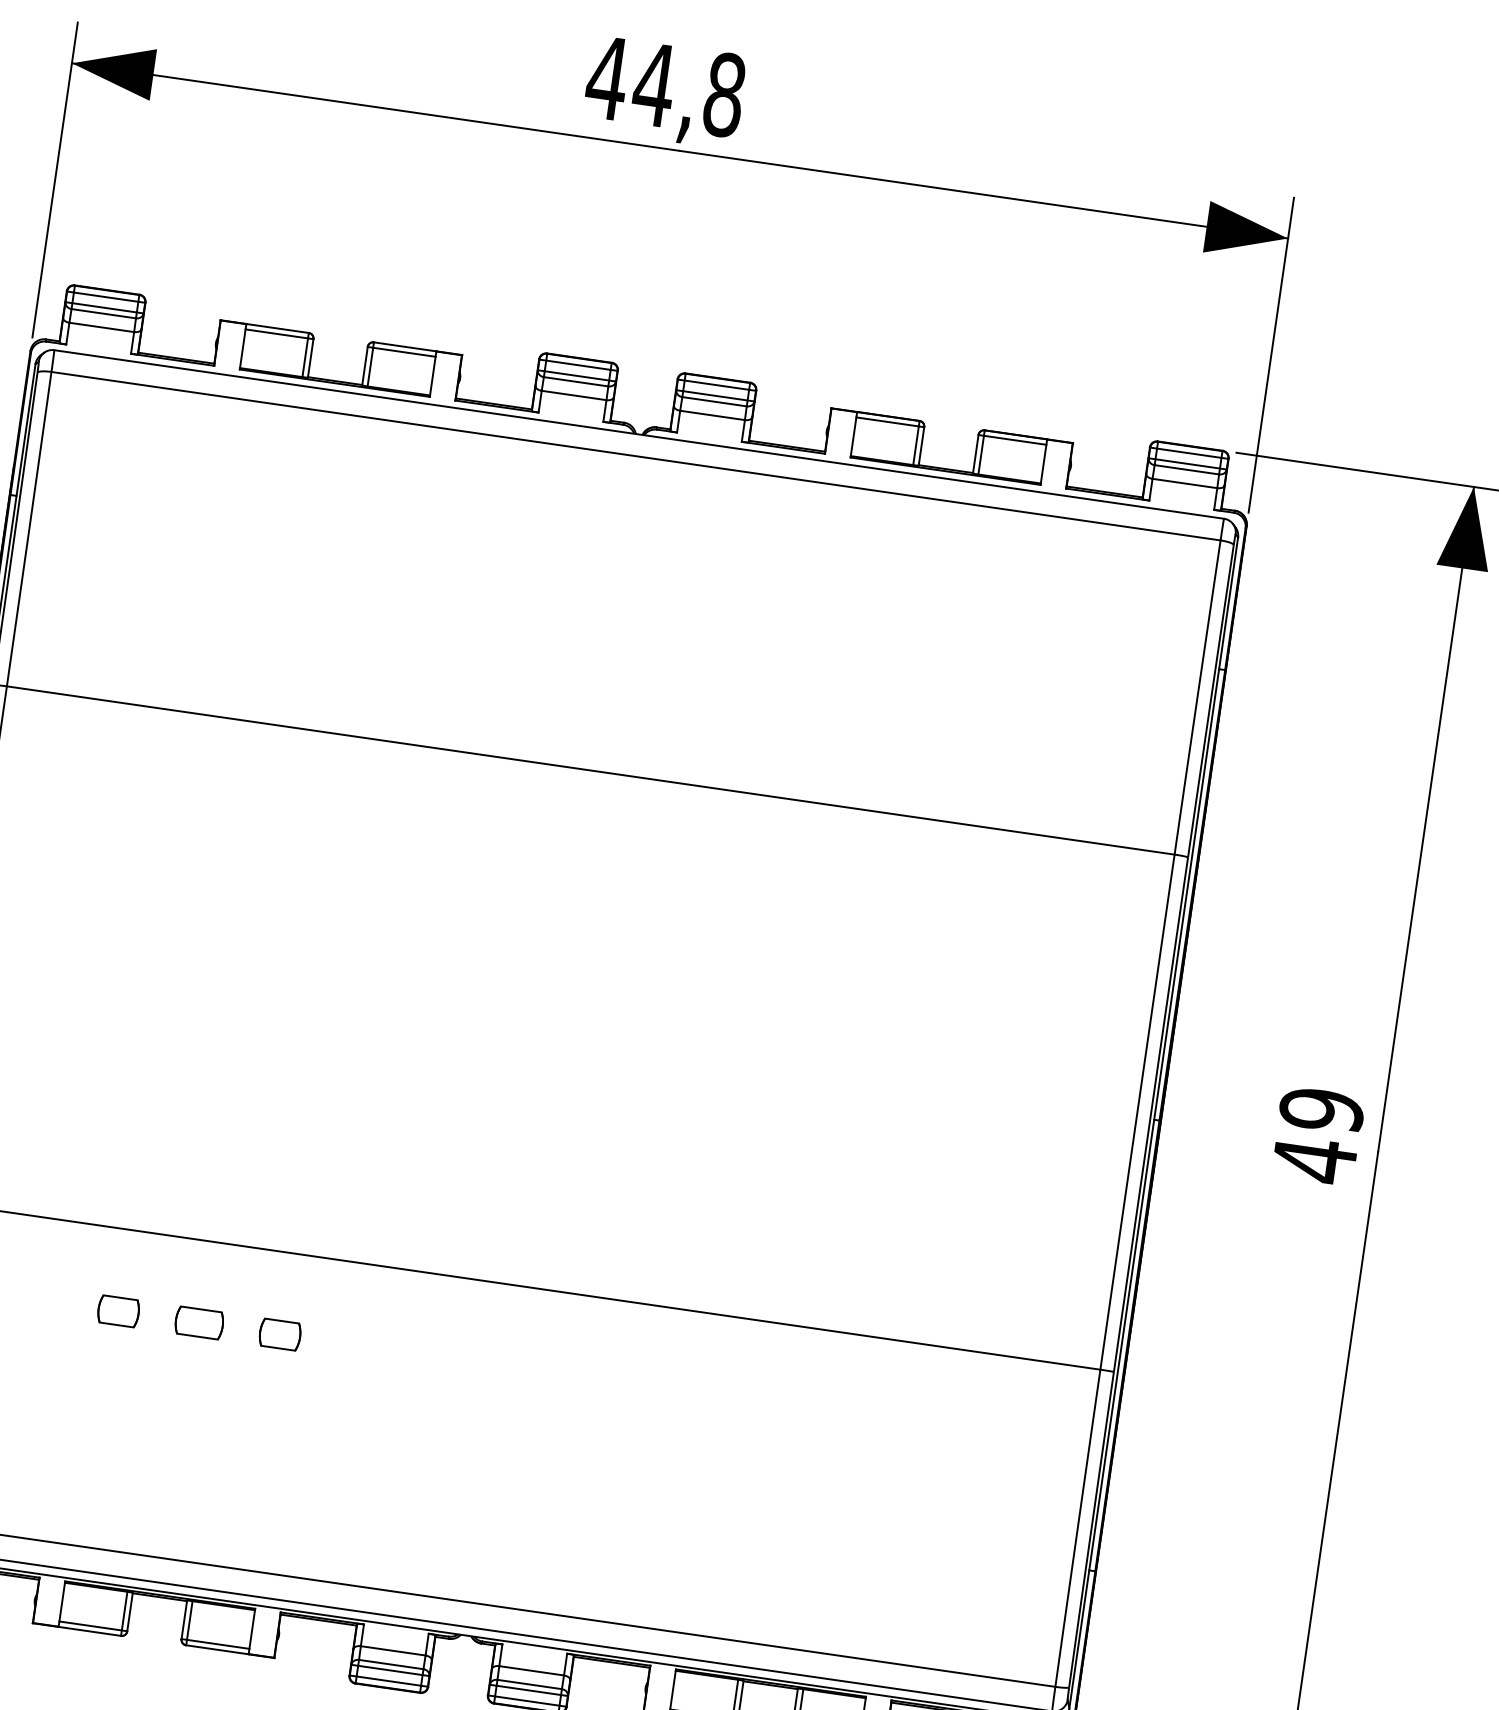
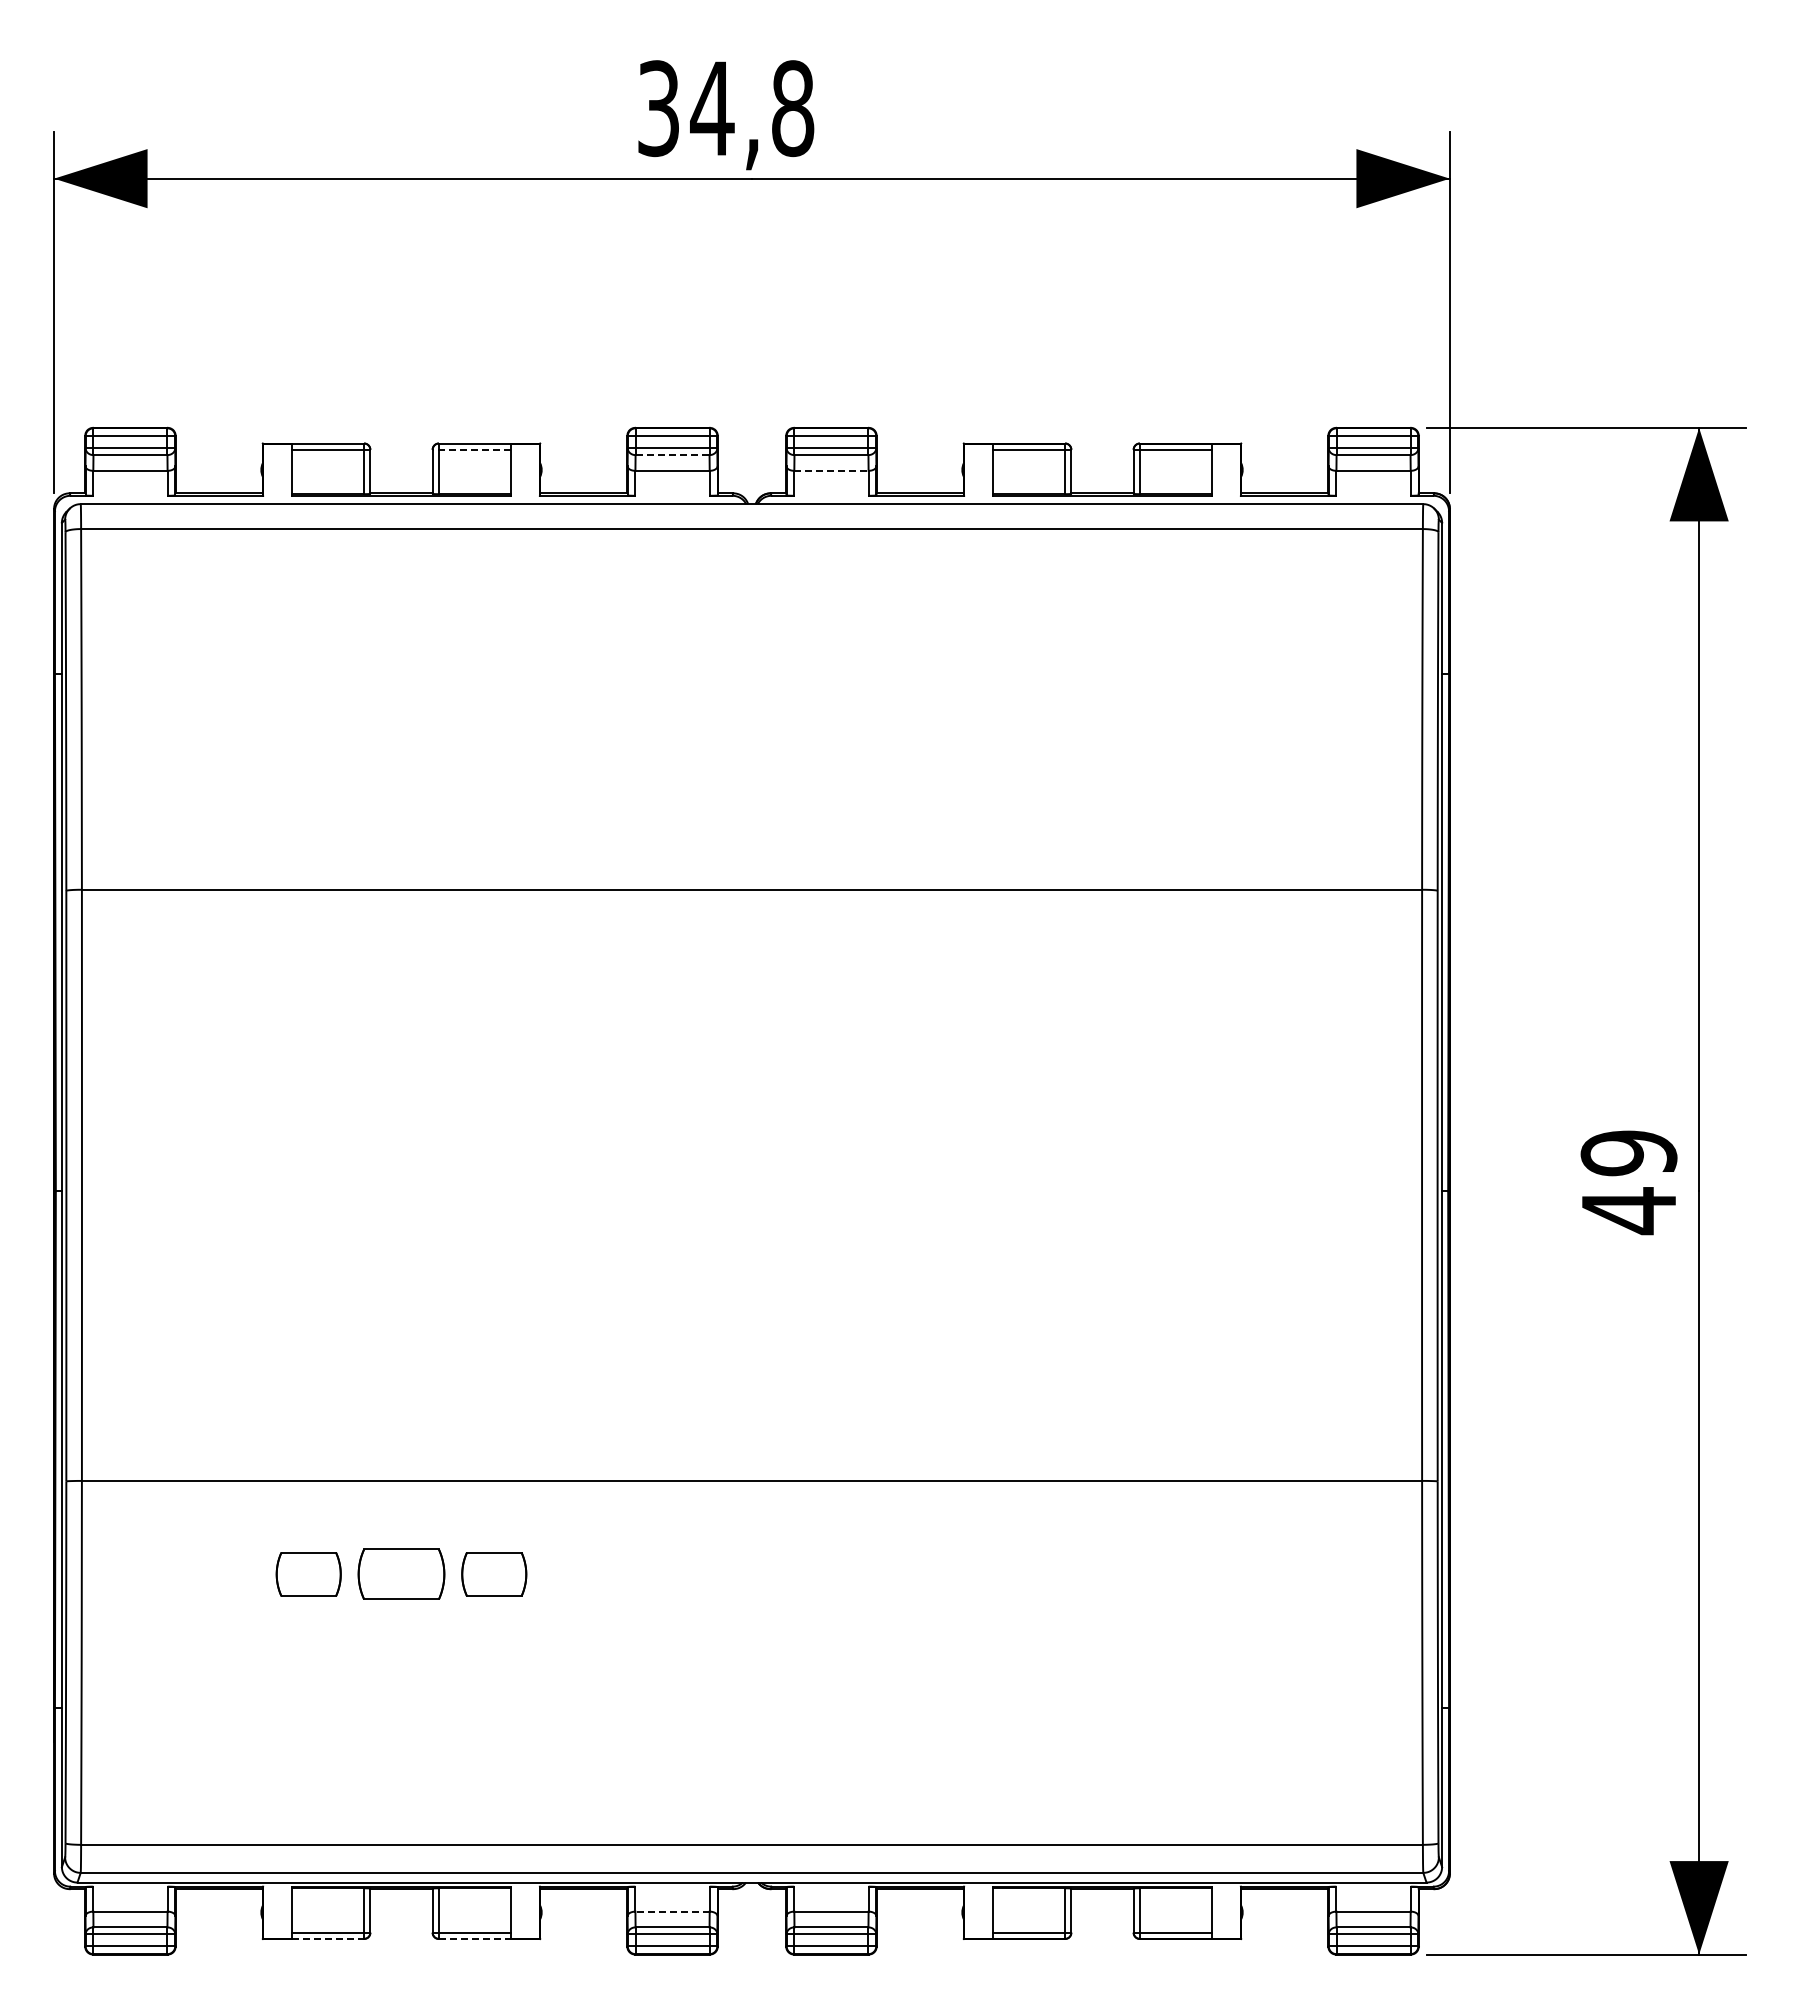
text: (607, 78) -> (658, 108), 44,8 -> 34,8
line: (401, 351) -> (471, 449), solid -> dashed
line: (576, 382) -> (672, 455), solid -> dashed
line: (712, 415) -> (831, 470), solid -> dashed
part: (118, 1311) -> (308, 1574), size x1.4
part: (199, 1323) -> (401, 1574), size x1.6
part: (279, 1334) -> (493, 1574), size x1.4
line: (90, 1631) -> (328, 1938), solid -> dashed
line: (217, 1649) -> (474, 1938), solid -> dashed
line: (393, 1650) -> (672, 1911), solid -> dashed

